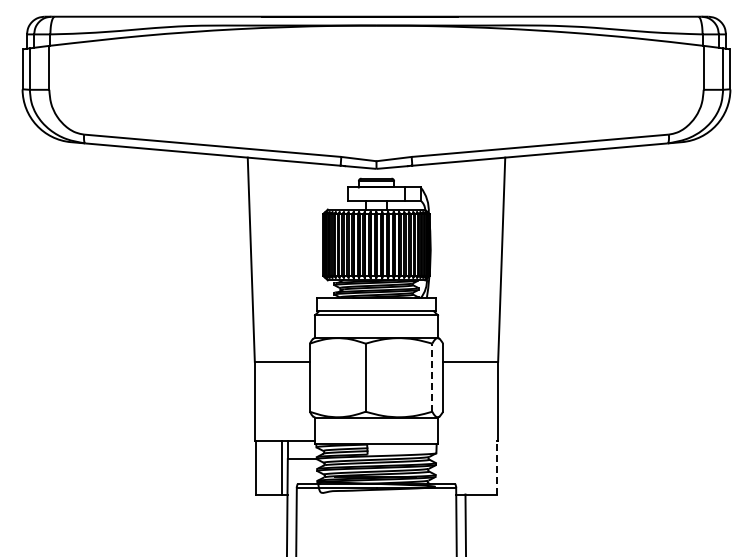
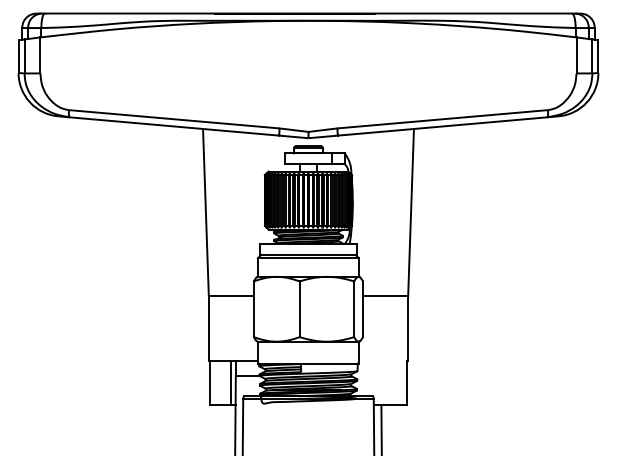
line: (432, 377) -> (354, 309), dashed -> solid
line: (497, 467) -> (407, 382), dashed -> solid

